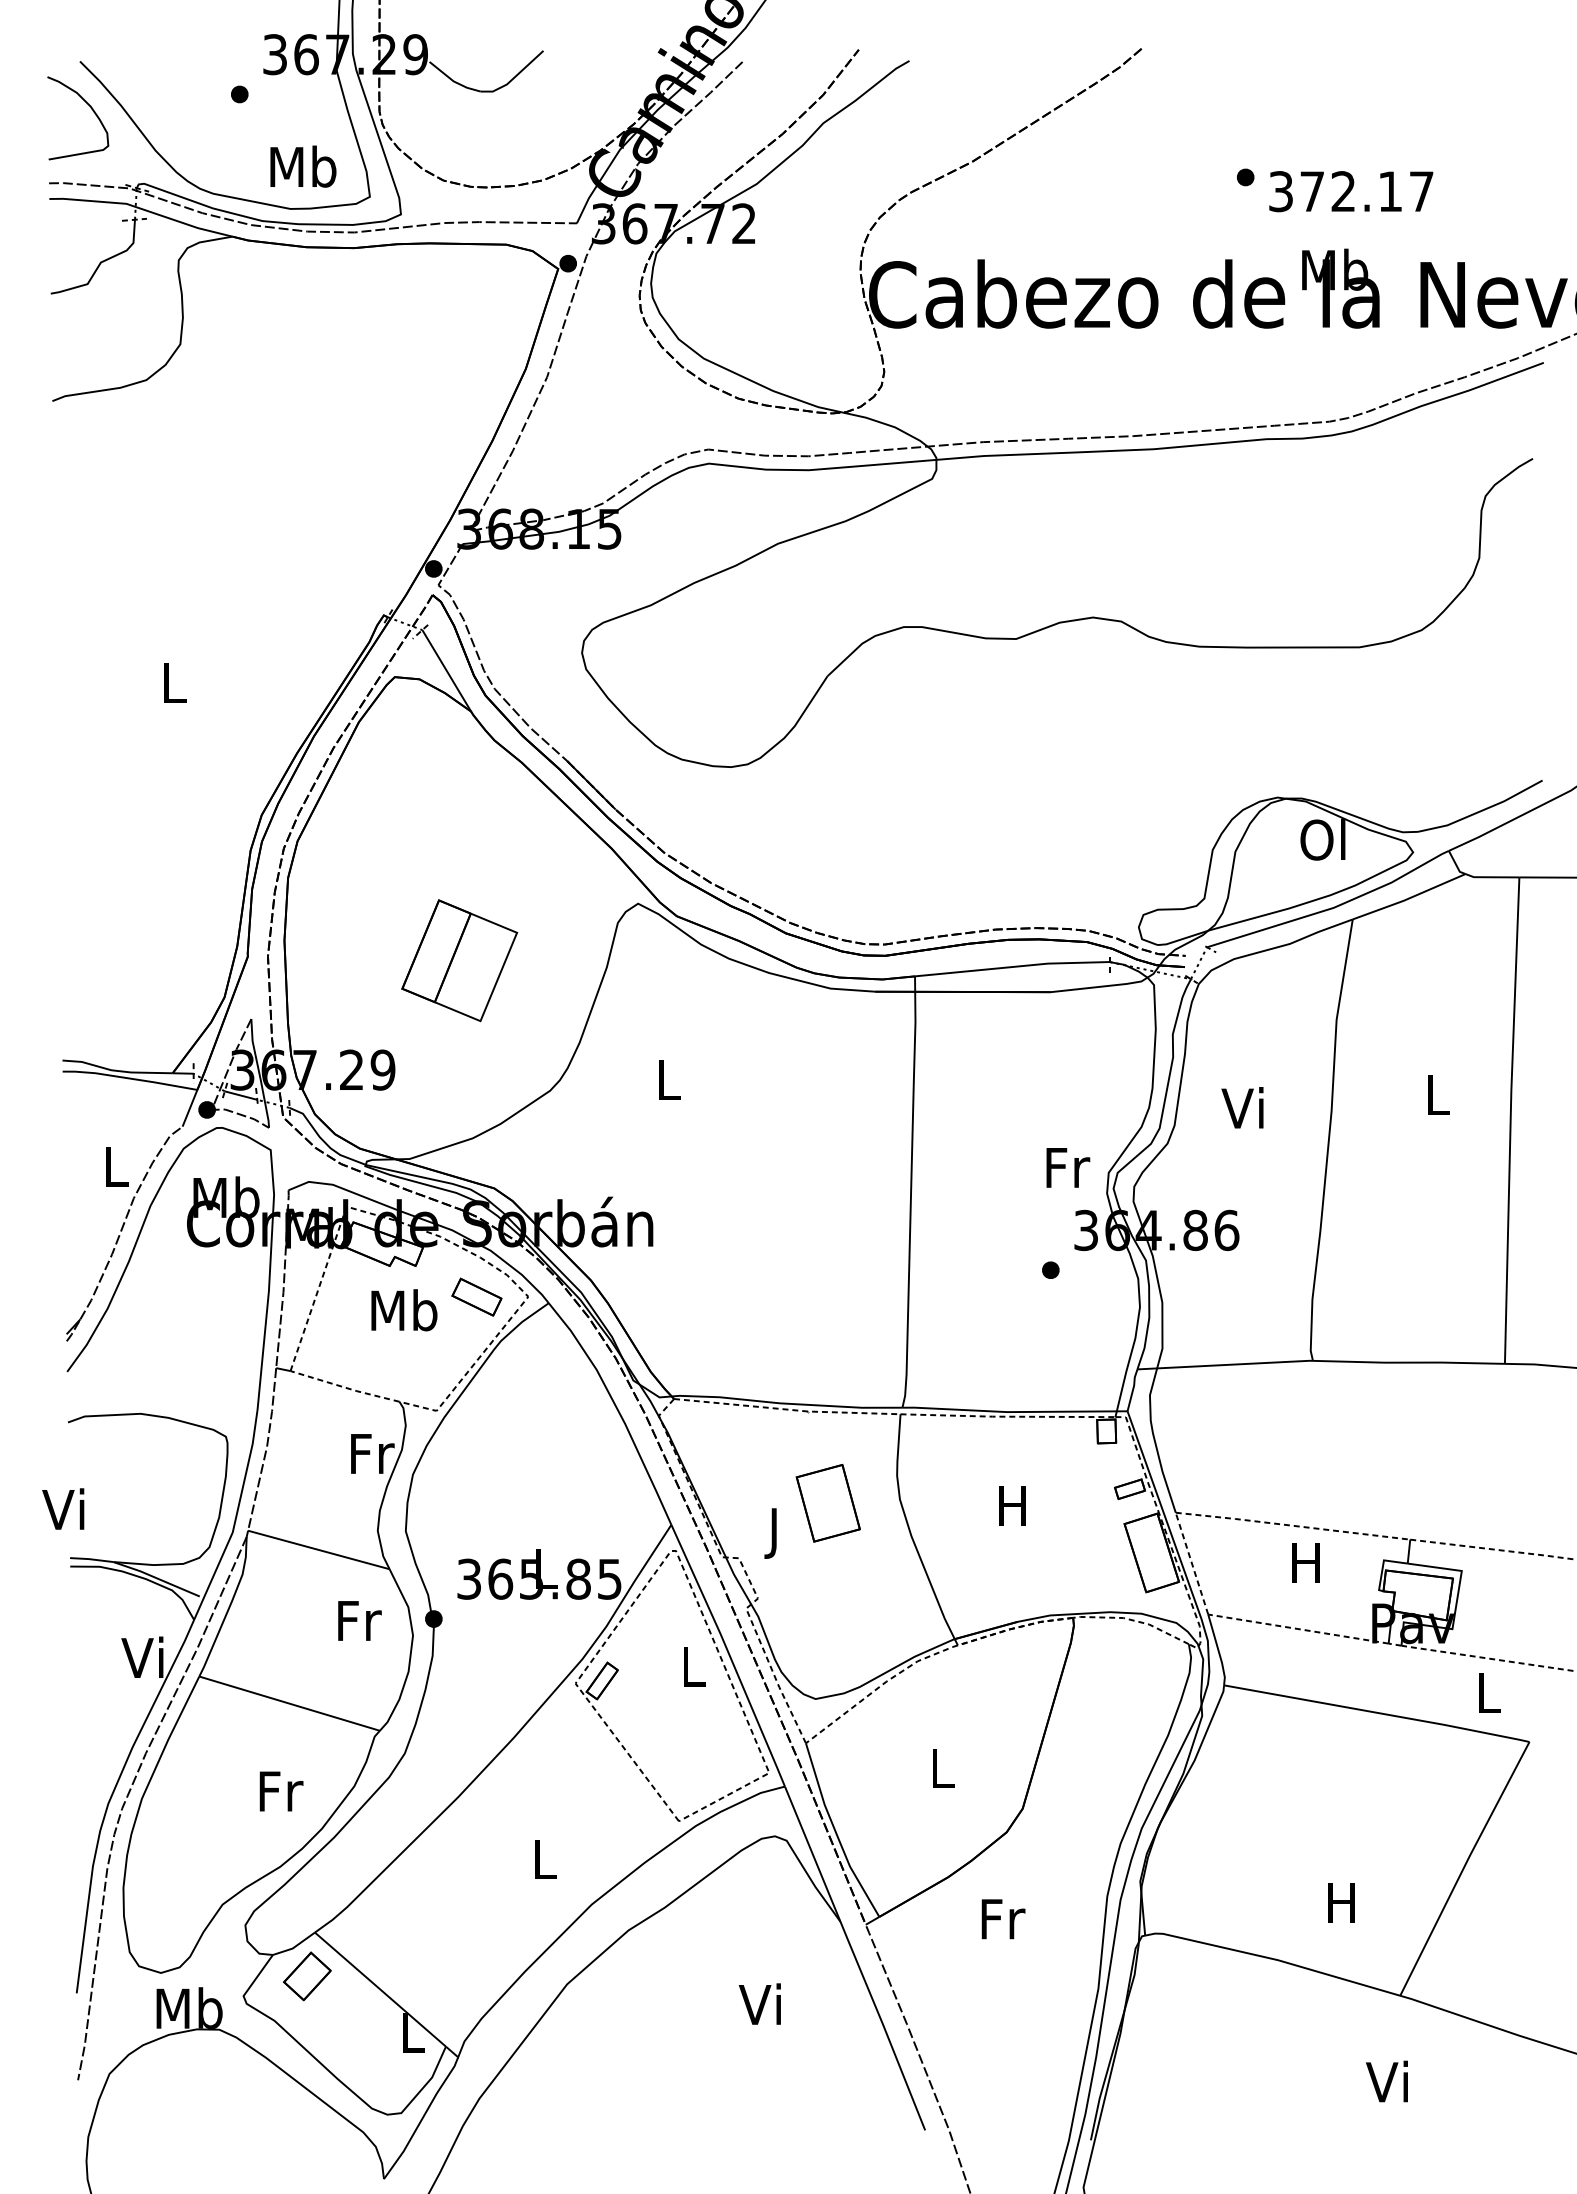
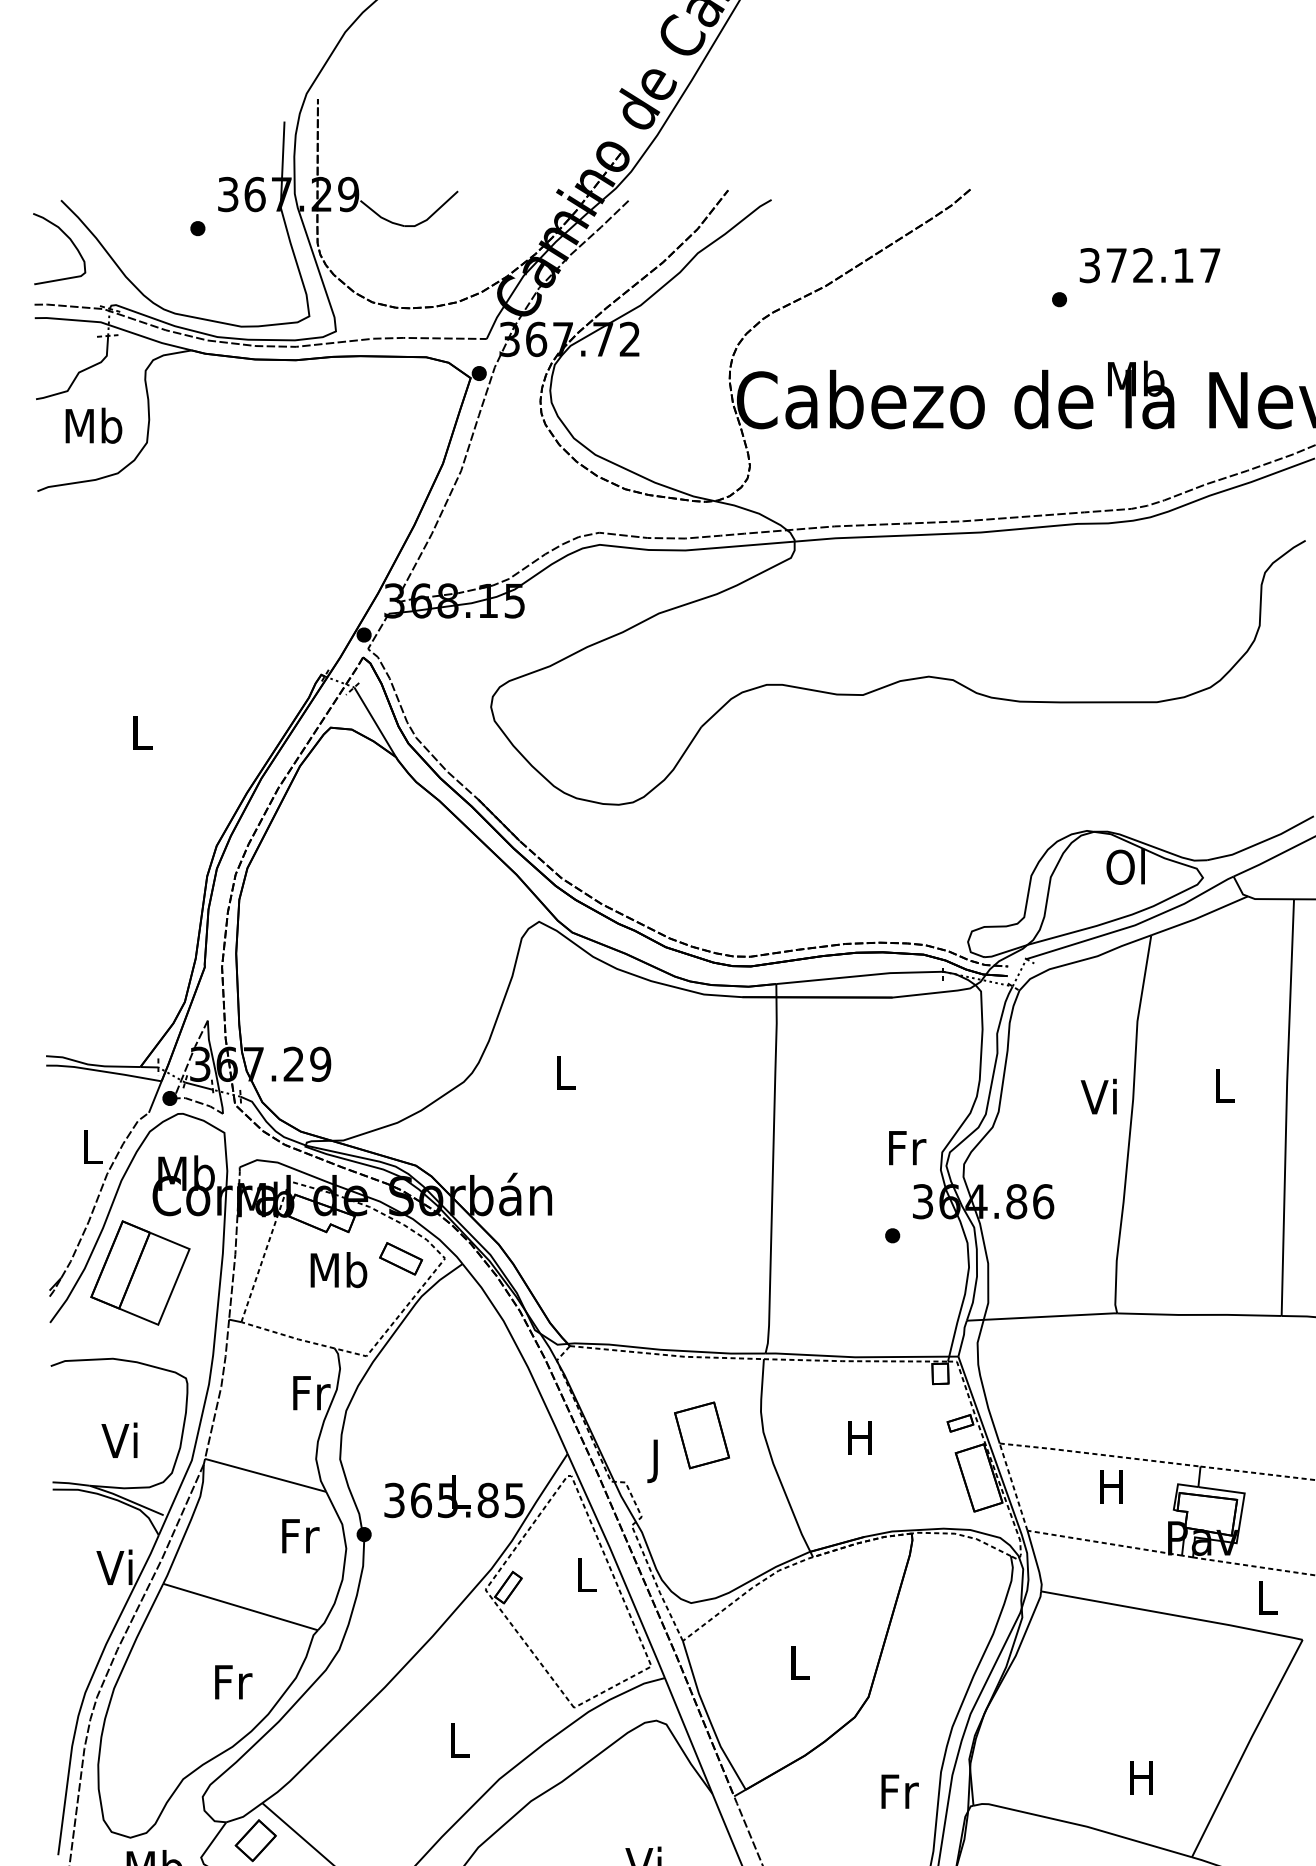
text: (303, 166) -> (94, 425), moved
text: (1351, 191) -> (1150, 265), moved
part: (459, 960) -> (140, 1272), moved
text: (1242, 1107) -> (1098, 1096), moved
text: (63, 1508) -> (119, 1439), moved
text: (1003, 1919) -> (900, 1791), moved

